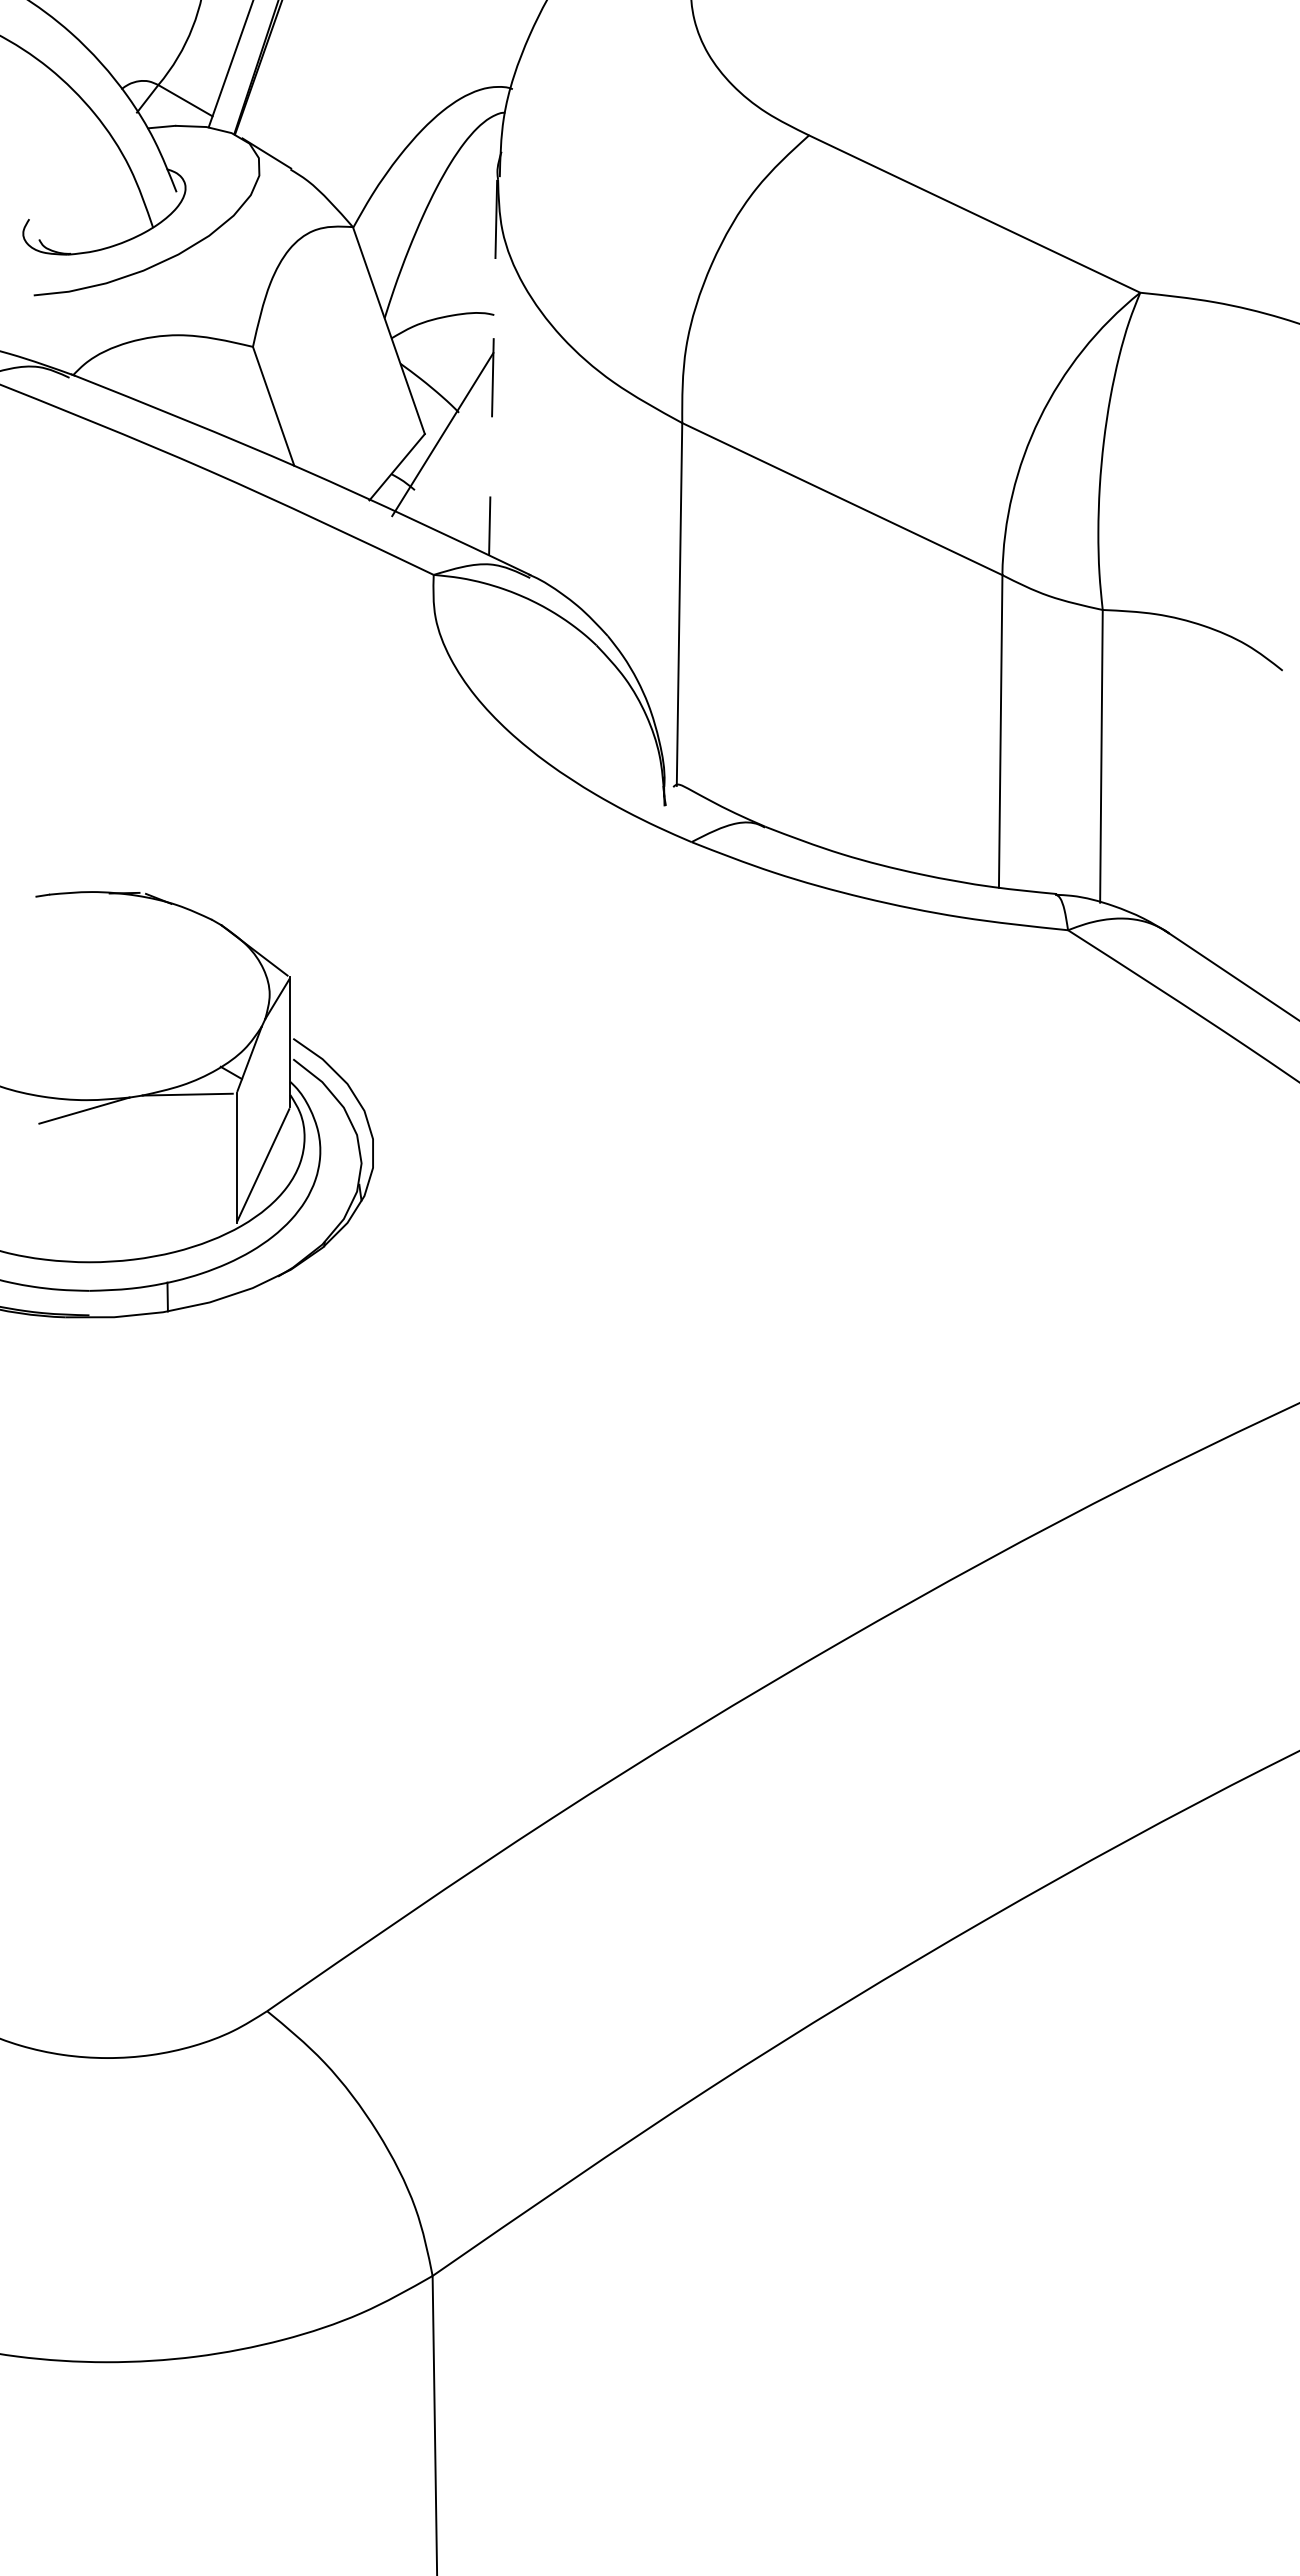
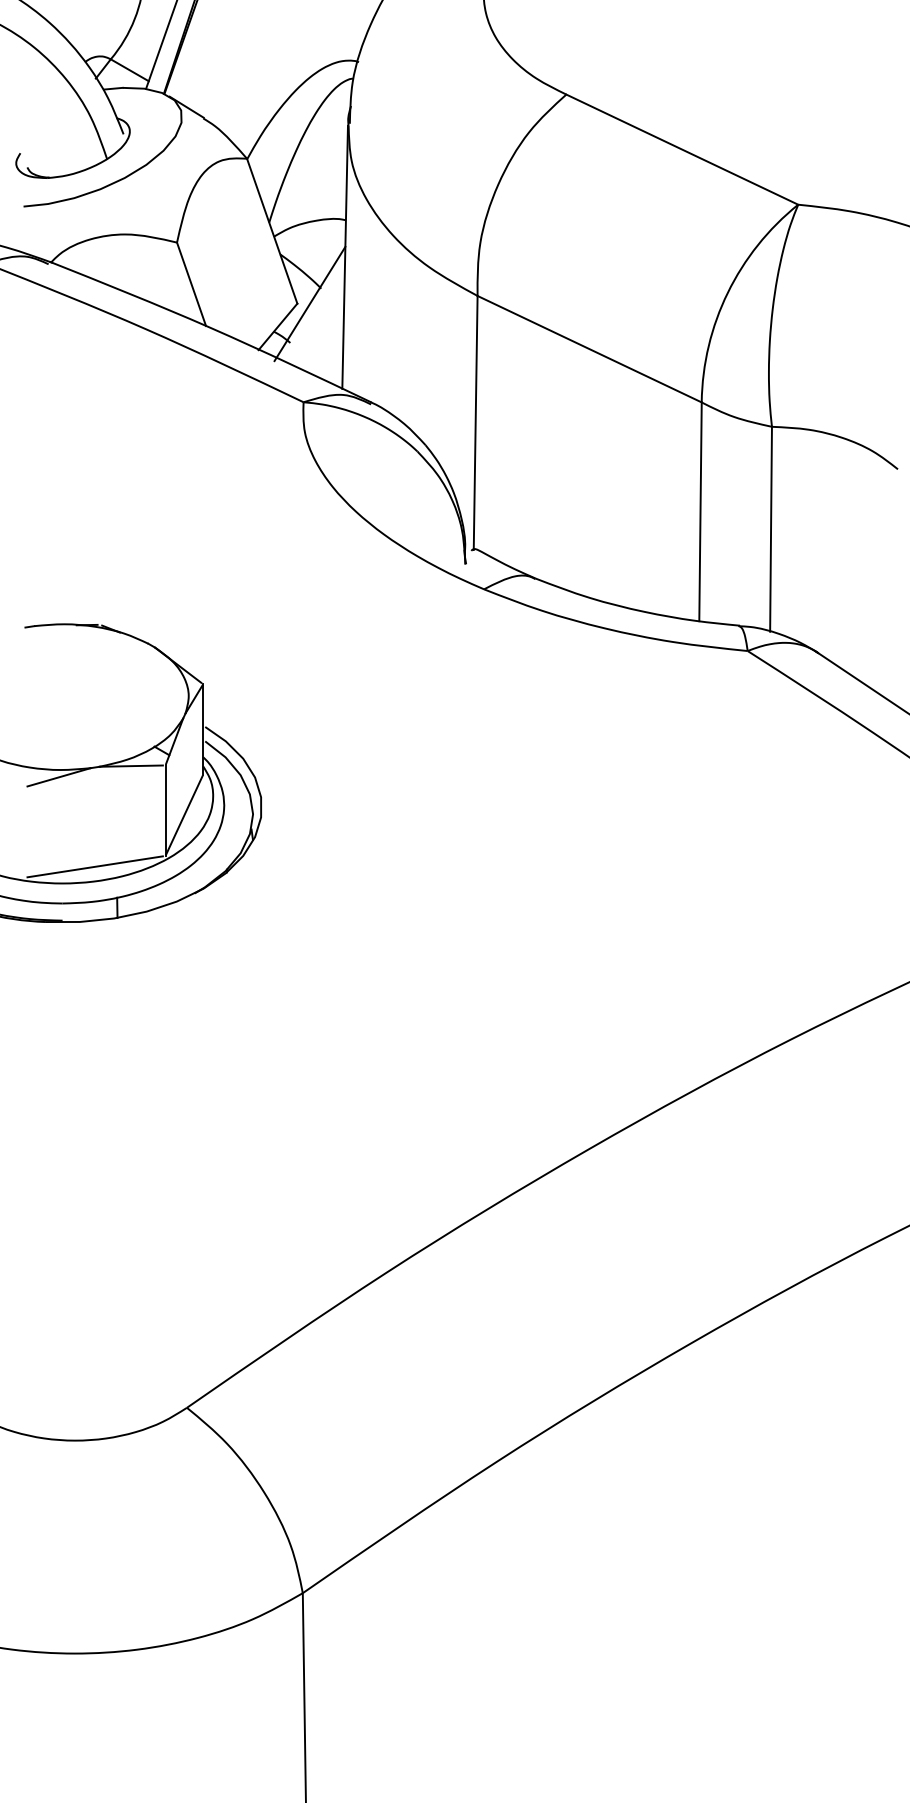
line: (493, 368) -> (345, 257), dashed -> solid
line: (135, 1238) -> (94, 866), added

